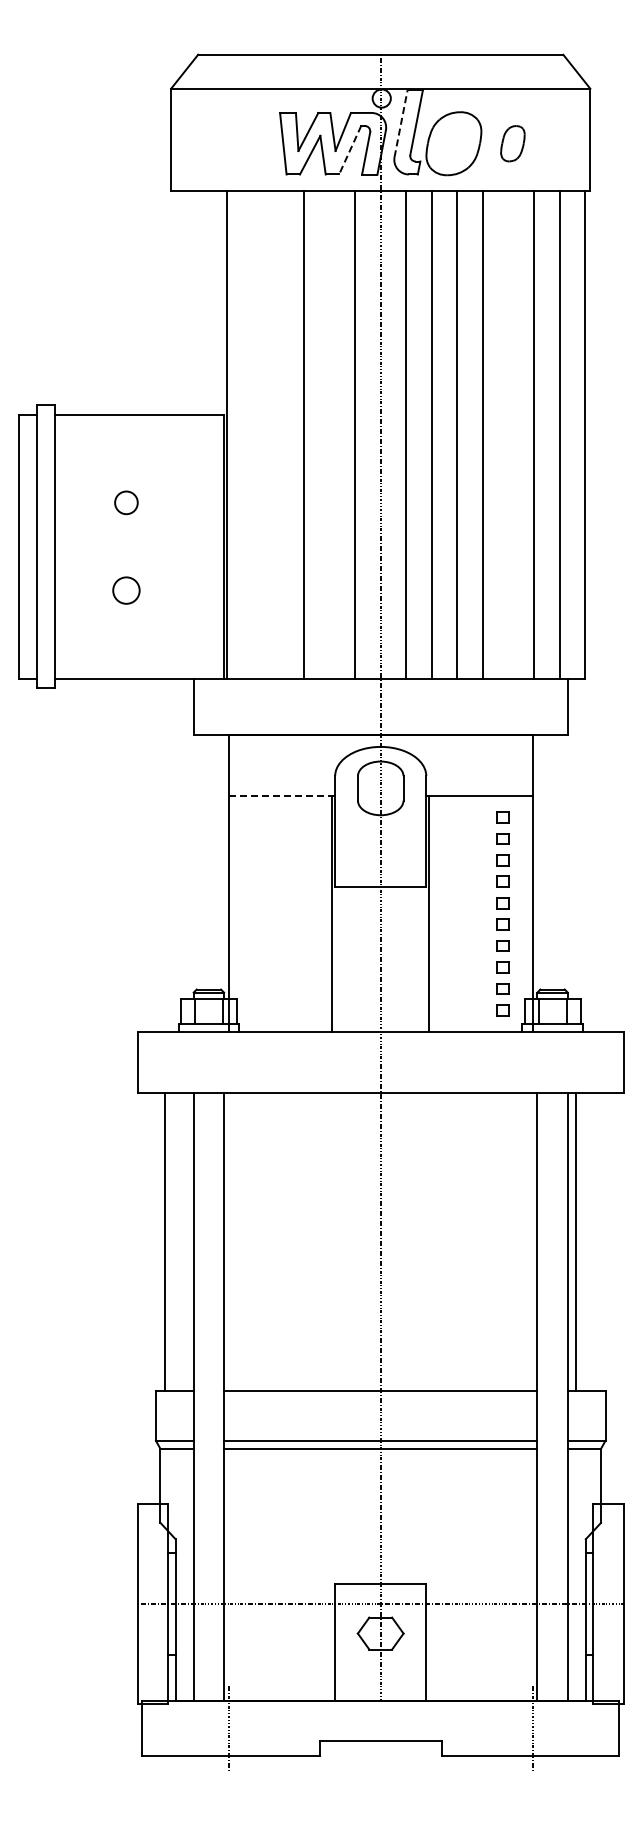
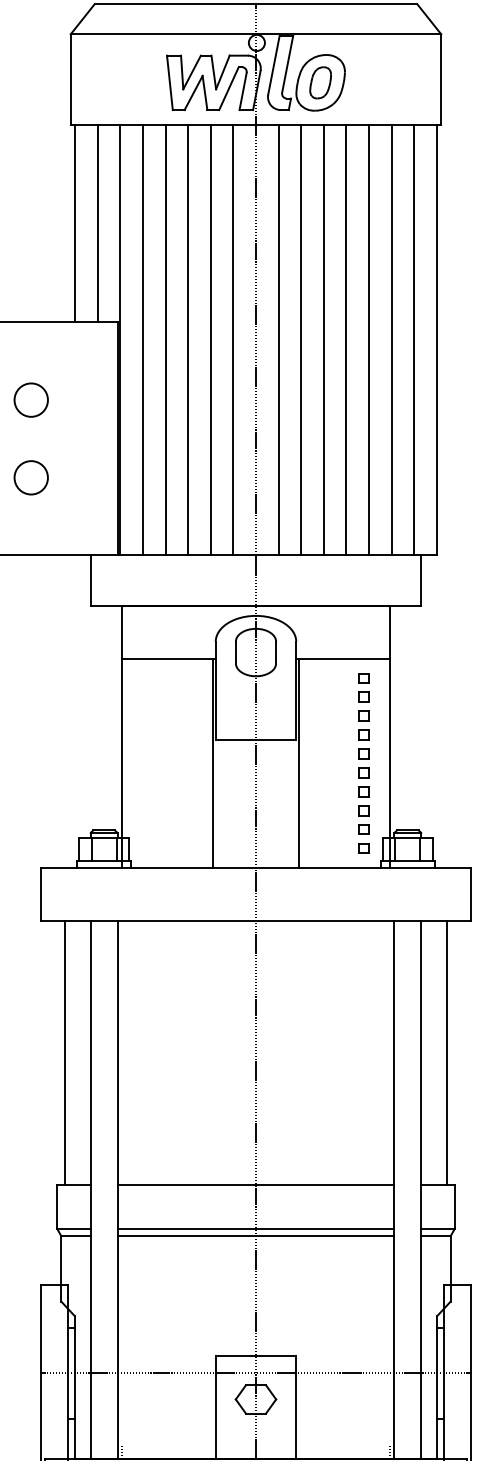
line: (401, 123) -> (274, 64), dashed -> solid
part: (512, 143) -> (320, 82), moved
line: (350, 150) -> (229, 88), dashed -> solid
line: (176, 302) -> (75, 223), added
line: (201, 302) -> (97, 223), added
line: (252, 434) -> (142, 339), added
line: (278, 434) -> (165, 339), added
line: (329, 434) -> (210, 339), added
line: (508, 434) -> (368, 339), added
circle: (126, 502) -> (31, 399), size x1.67
circle: (126, 590) -> (31, 477), size x1.43
line: (282, 796) -> (169, 659), dashed -> solid
line: (576, 1241) -> (446, 1052), moved

